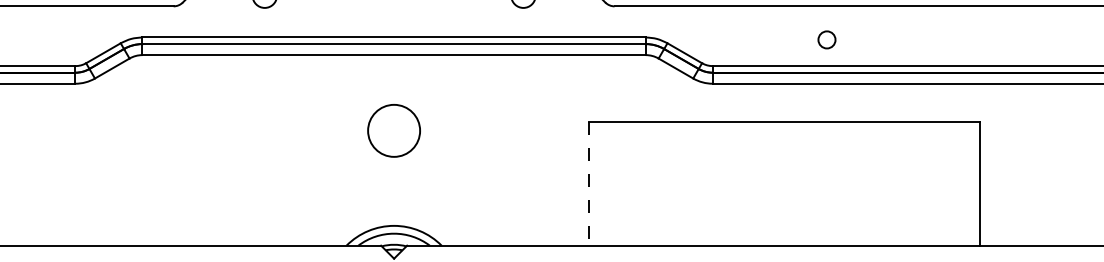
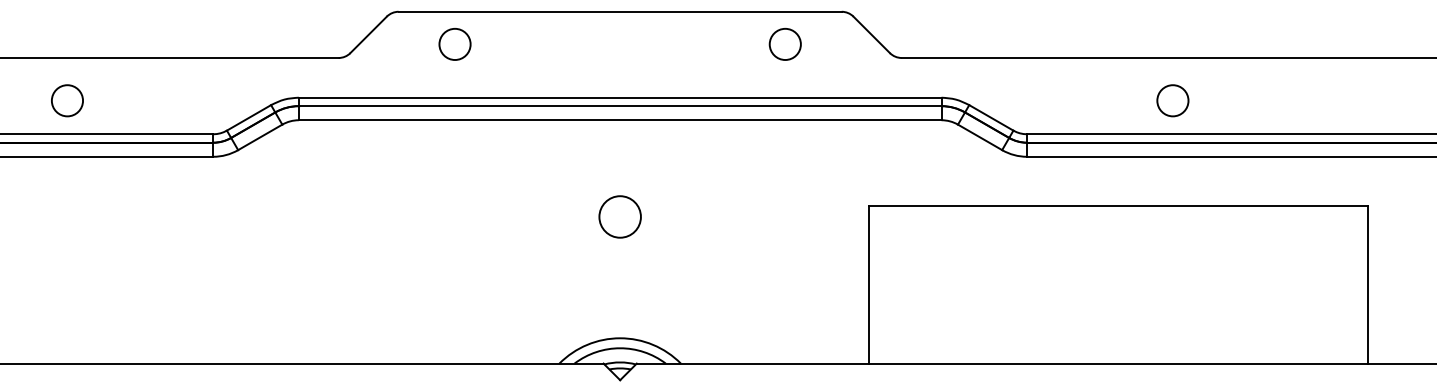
circle: (826, 39) -> (1172, 100), size x1.43
circle: (393, 130) -> (619, 216), size x0.62
line: (589, 183) -> (869, 284), dashed -> solid

